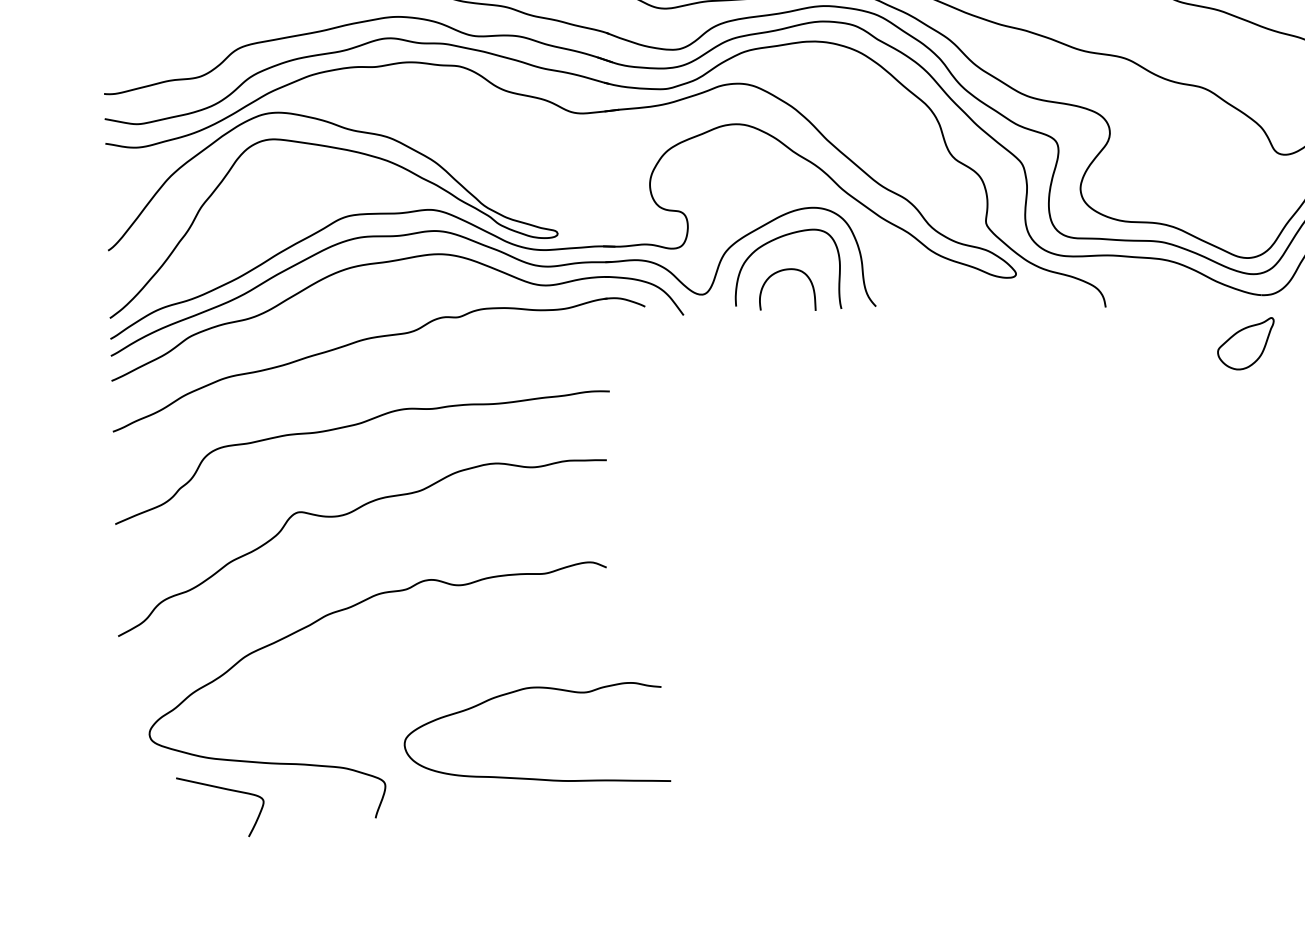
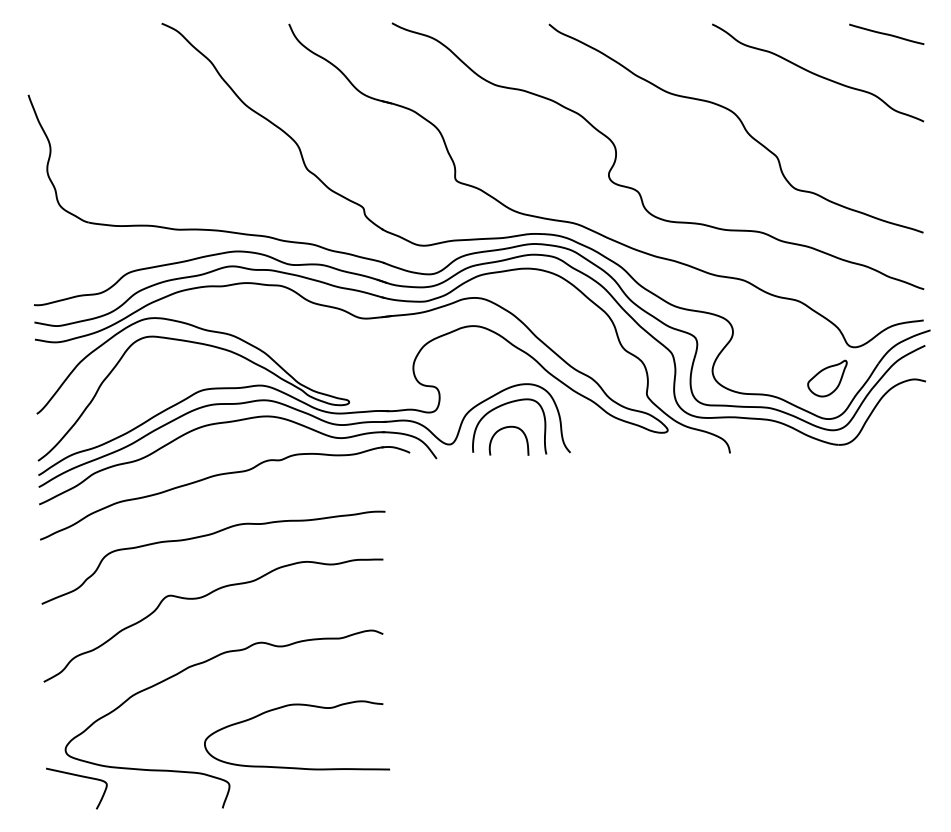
part: (1245, 343) -> (827, 378), moved
curve: (536, 688) -> (296, 705), moved
curve: (219, 789) -> (76, 776), moved

